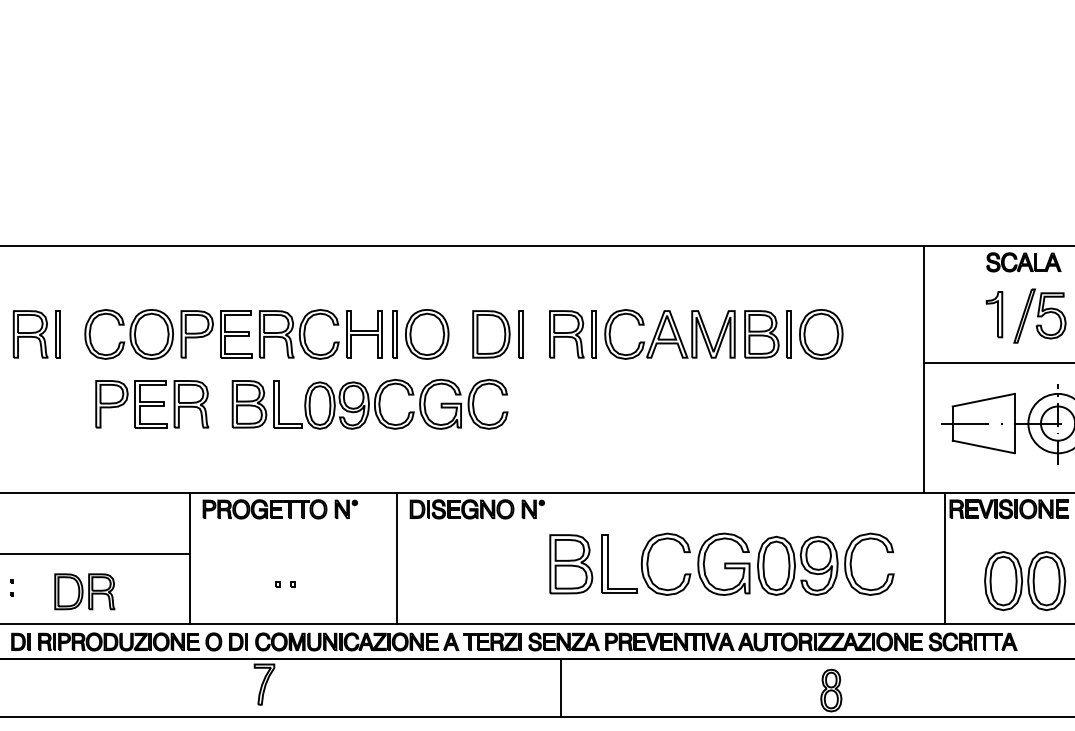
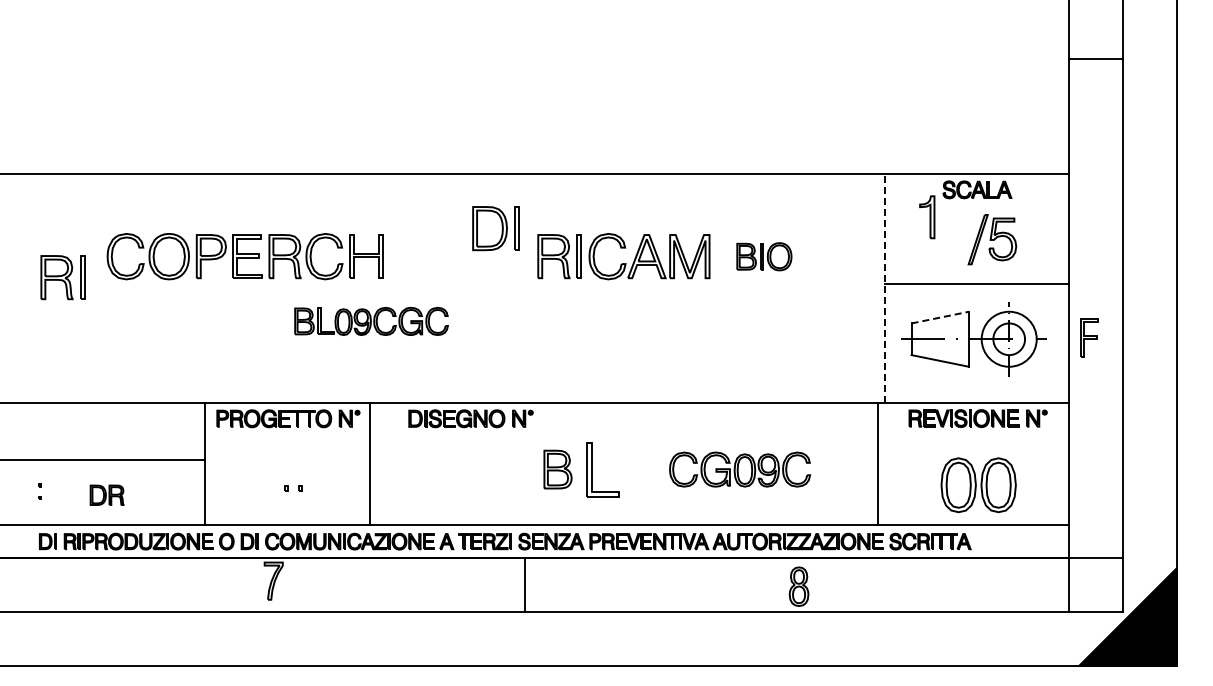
part: (994, 314) -> (927, 217), moved
part: (36, 334) -> (62, 277), moved
part: (420, 334) -> (418, 256), removed
part: (497, 334) -> (495, 228), moved
part: (794, 334) -> (764, 256), size x0.6
line: (924, 368) -> (885, 288), solid -> dashed
line: (983, 400) -> (940, 317), solid -> dashed
part: (152, 403) -> (169, 320), removed
part: (369, 404) -> (371, 321), size x0.6
line: (396, 558) -> (369, 464), moved
line: (945, 558) -> (878, 464), moved
part: (570, 564) -> (557, 469), size x0.7
part: (767, 564) -> (739, 469), size x0.6
part: (84, 592) -> (106, 495), size x0.6
line: (560, 688) -> (524, 584), moved

